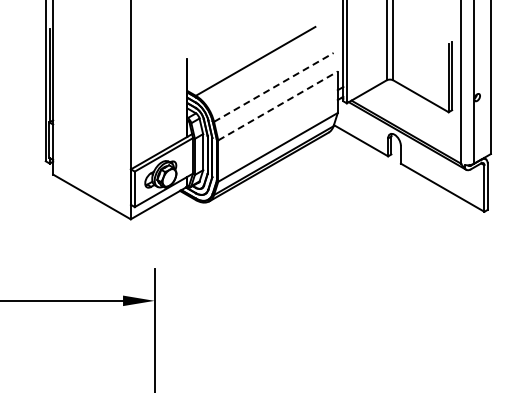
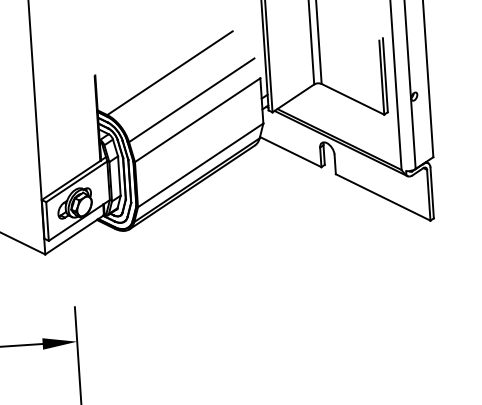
line: (273, 87) -> (191, 100), dashed -> solid
line: (278, 105) -> (198, 119), dashed -> solid

